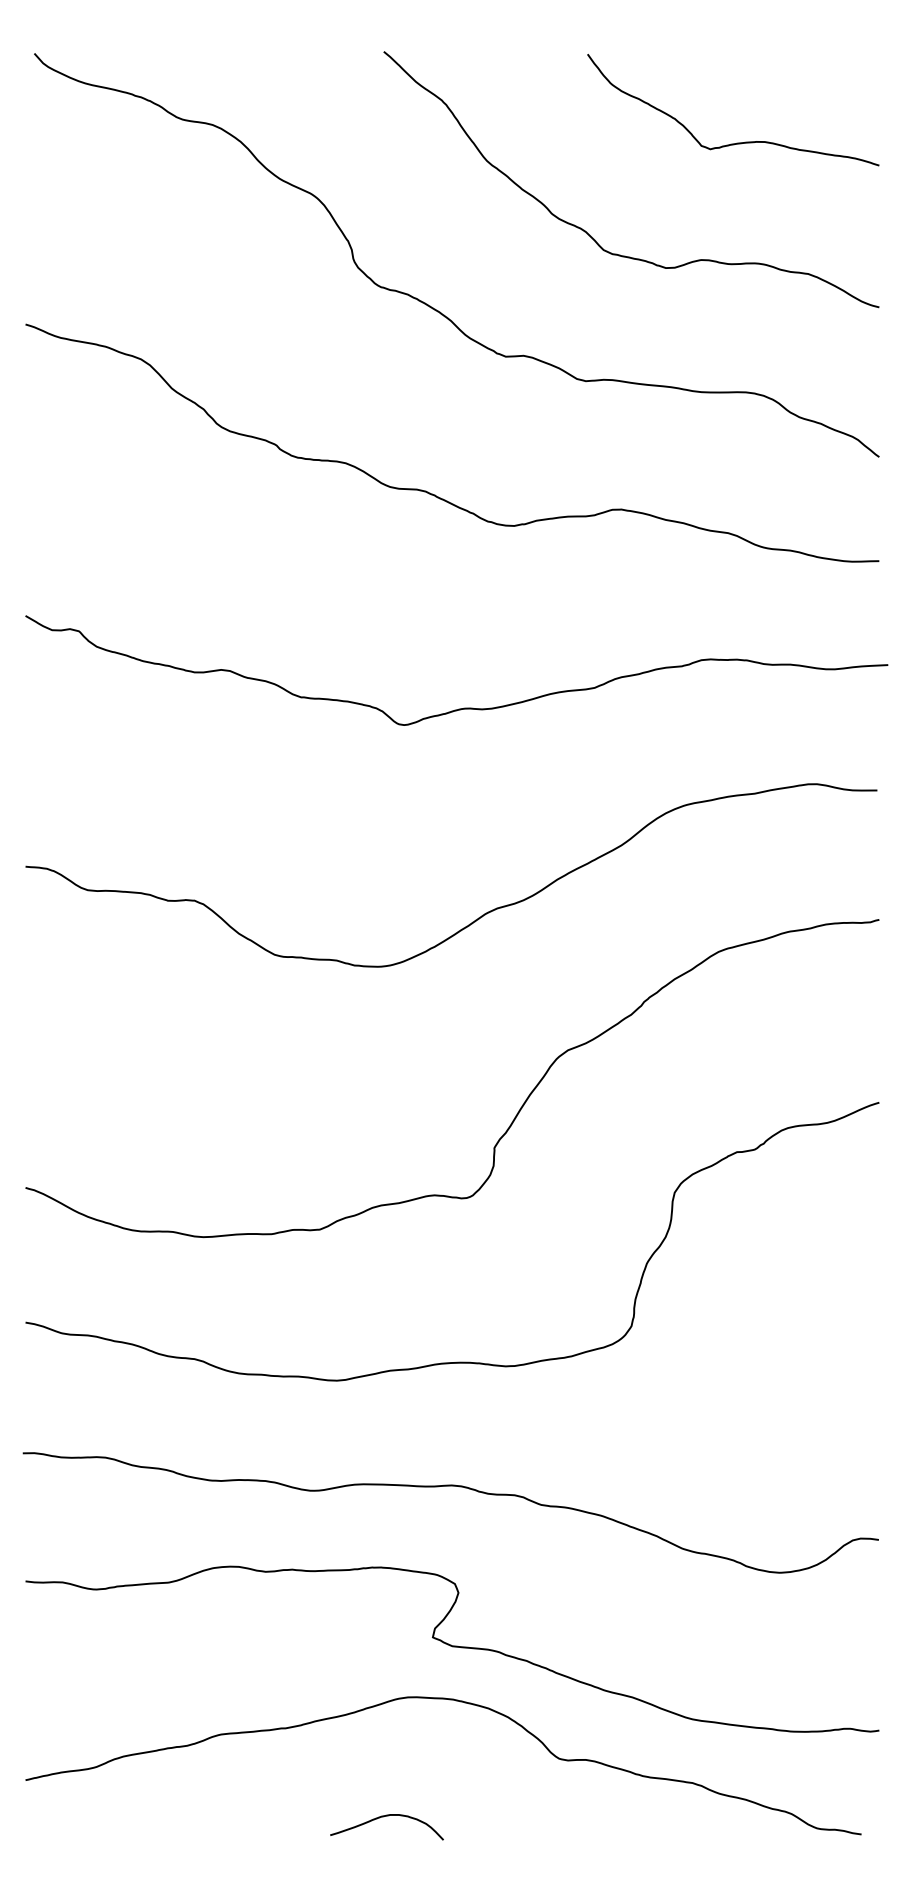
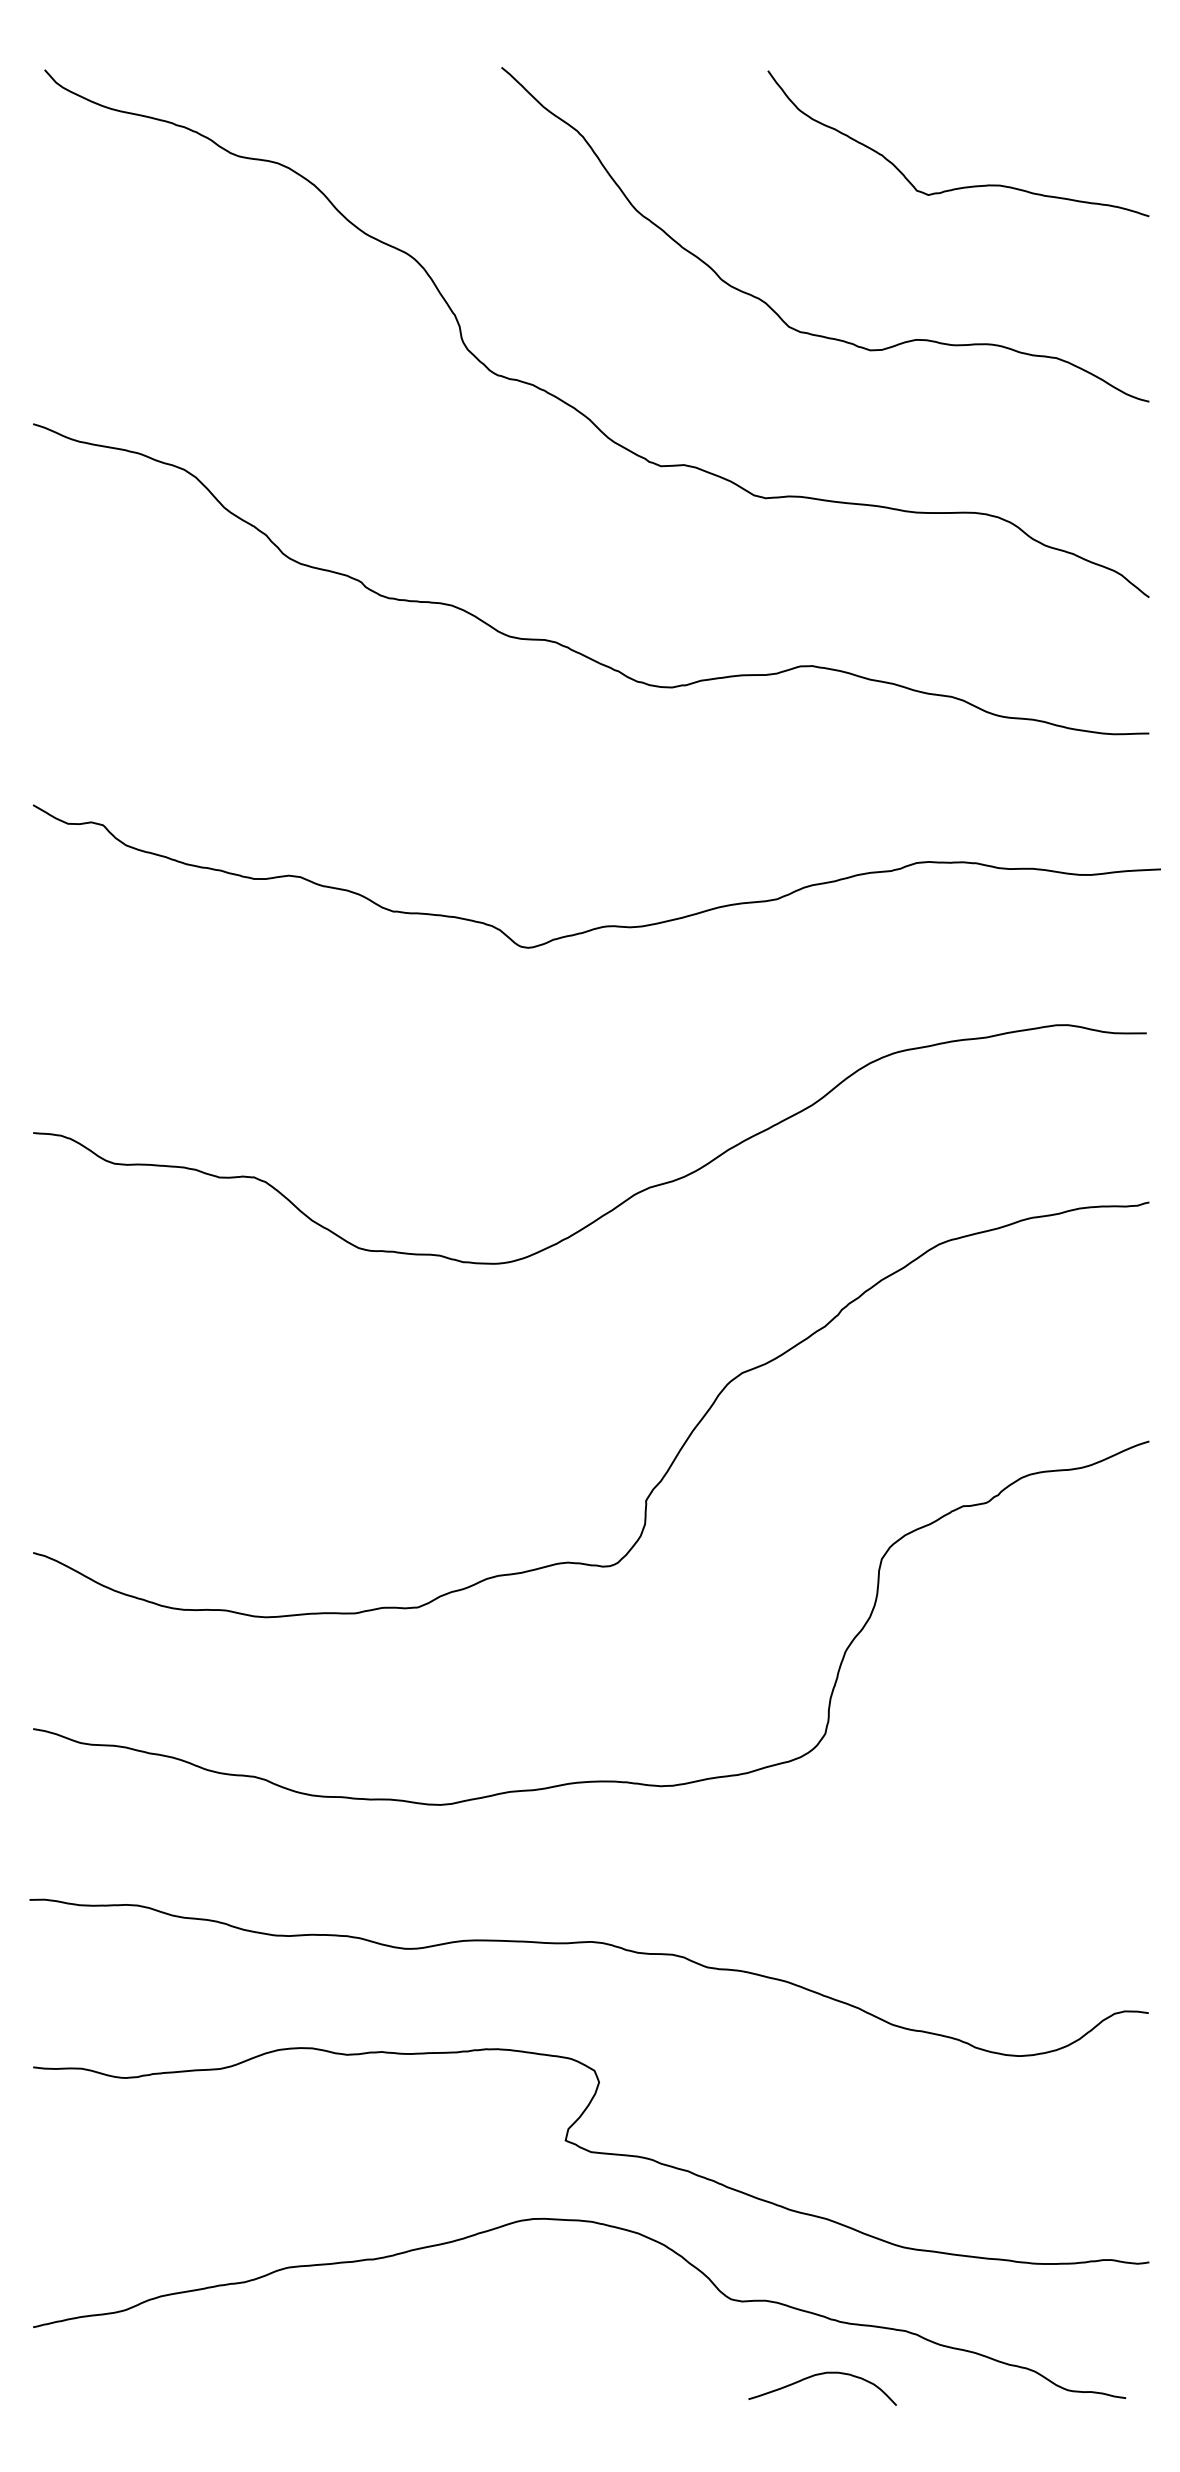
curve: (384, 1817) -> (819, 2375), moved

